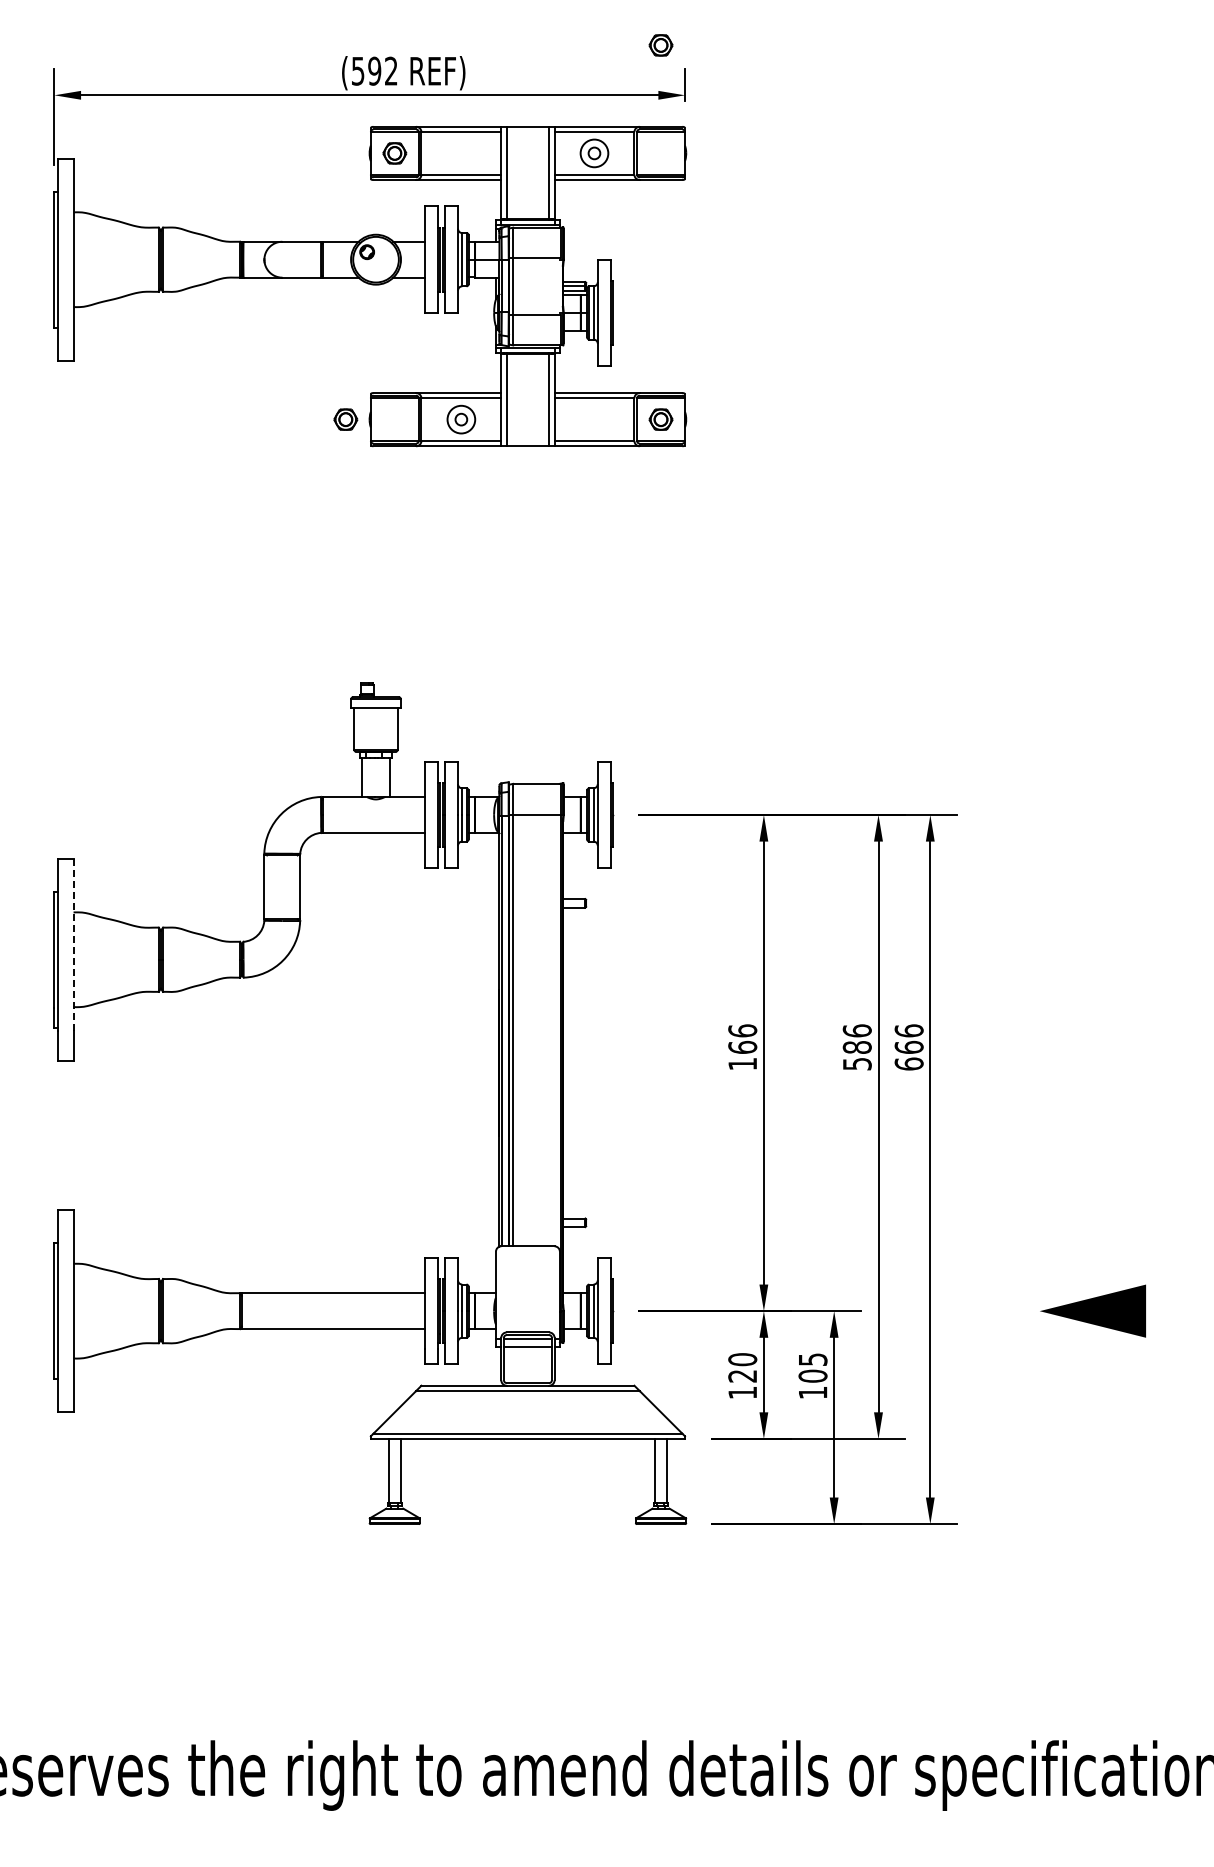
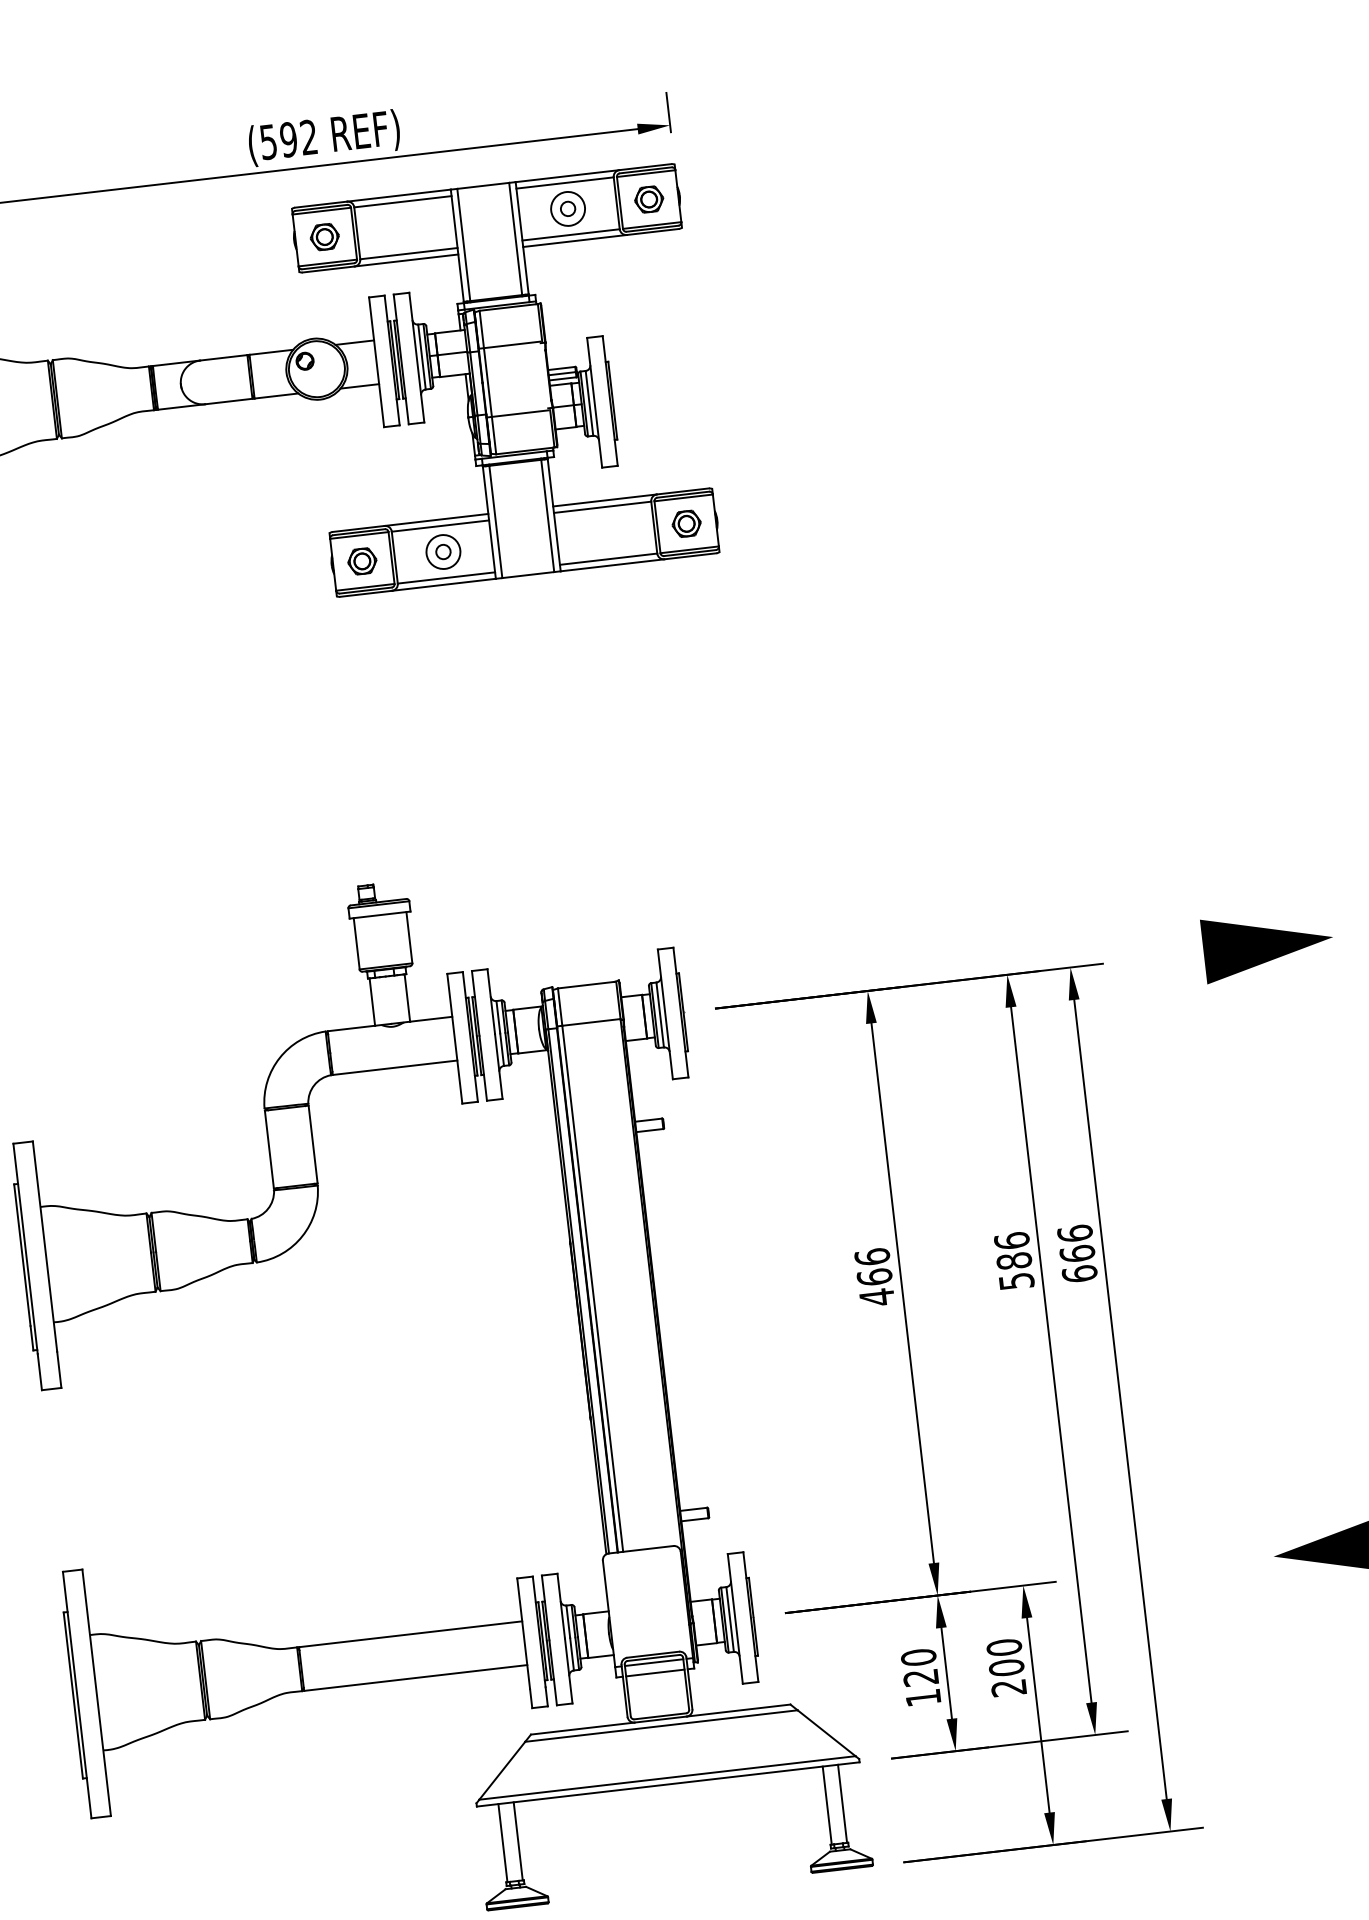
part: (660, 45) -> (648, 199), moved
part: (345, 419) -> (361, 561), moved
line: (1092, 814) -> (1267, 944), added
line: (73, 944) -> (44, 1246), dashed -> solid
text: (742, 1064) -> (876, 1297), 166 -> 466
text: (812, 1376) -> (1006, 1668), 105 -> 200

